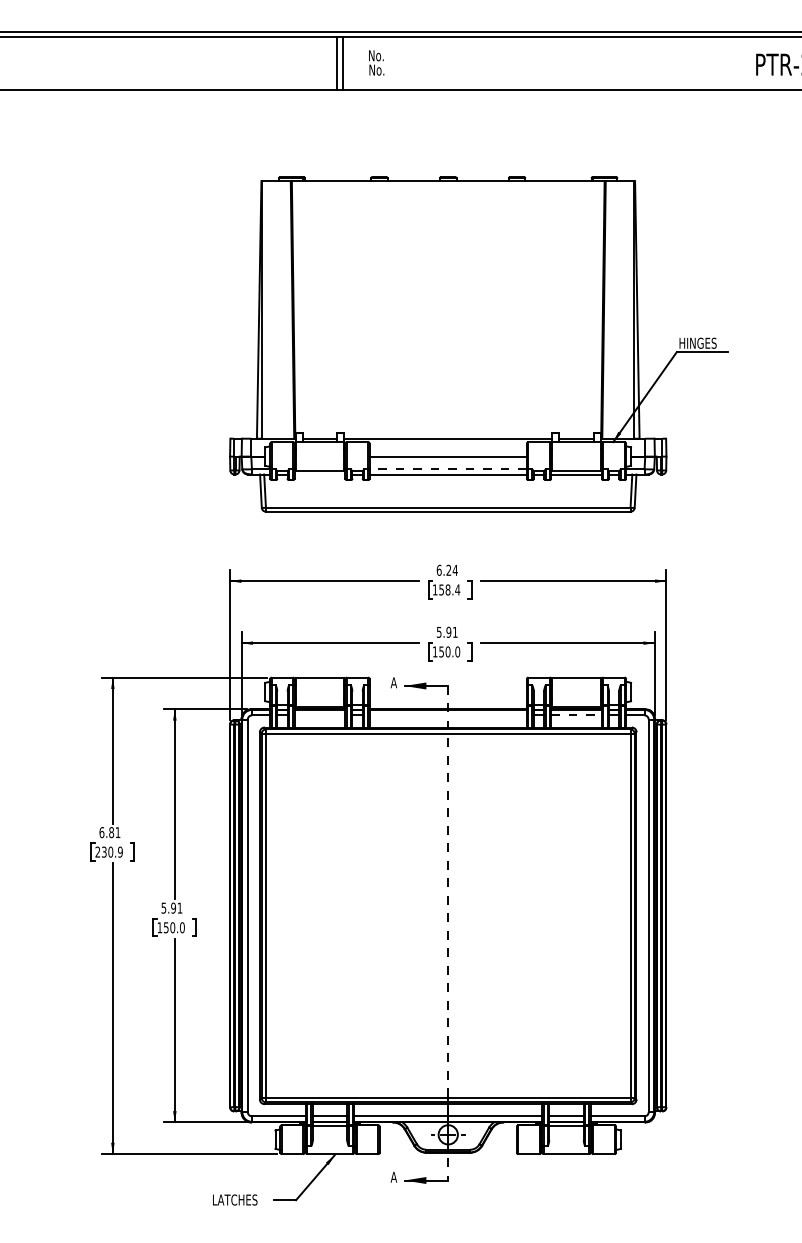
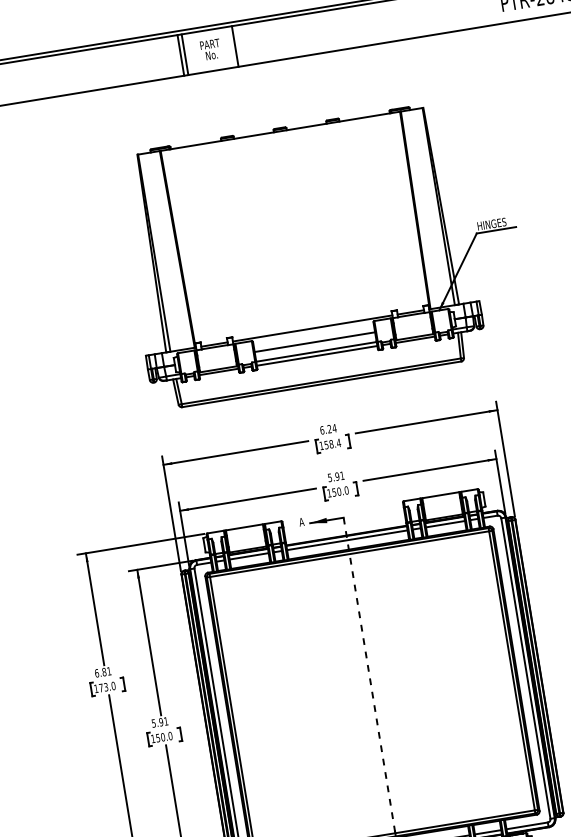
text: (376, 55) -> (209, 44), No. -> PART
line: (408, 63) -> (235, 46), added
line: (448, 469) -> (316, 352), dashed -> solid
line: (319, 474) -> (218, 371), added
line: (319, 715) -> (248, 556), added
line: (447, 715) -> (346, 540), added
line: (577, 715) -> (446, 524), dashed -> solid
text: (108, 851) -> (104, 687), 230.9 -> 173.0

